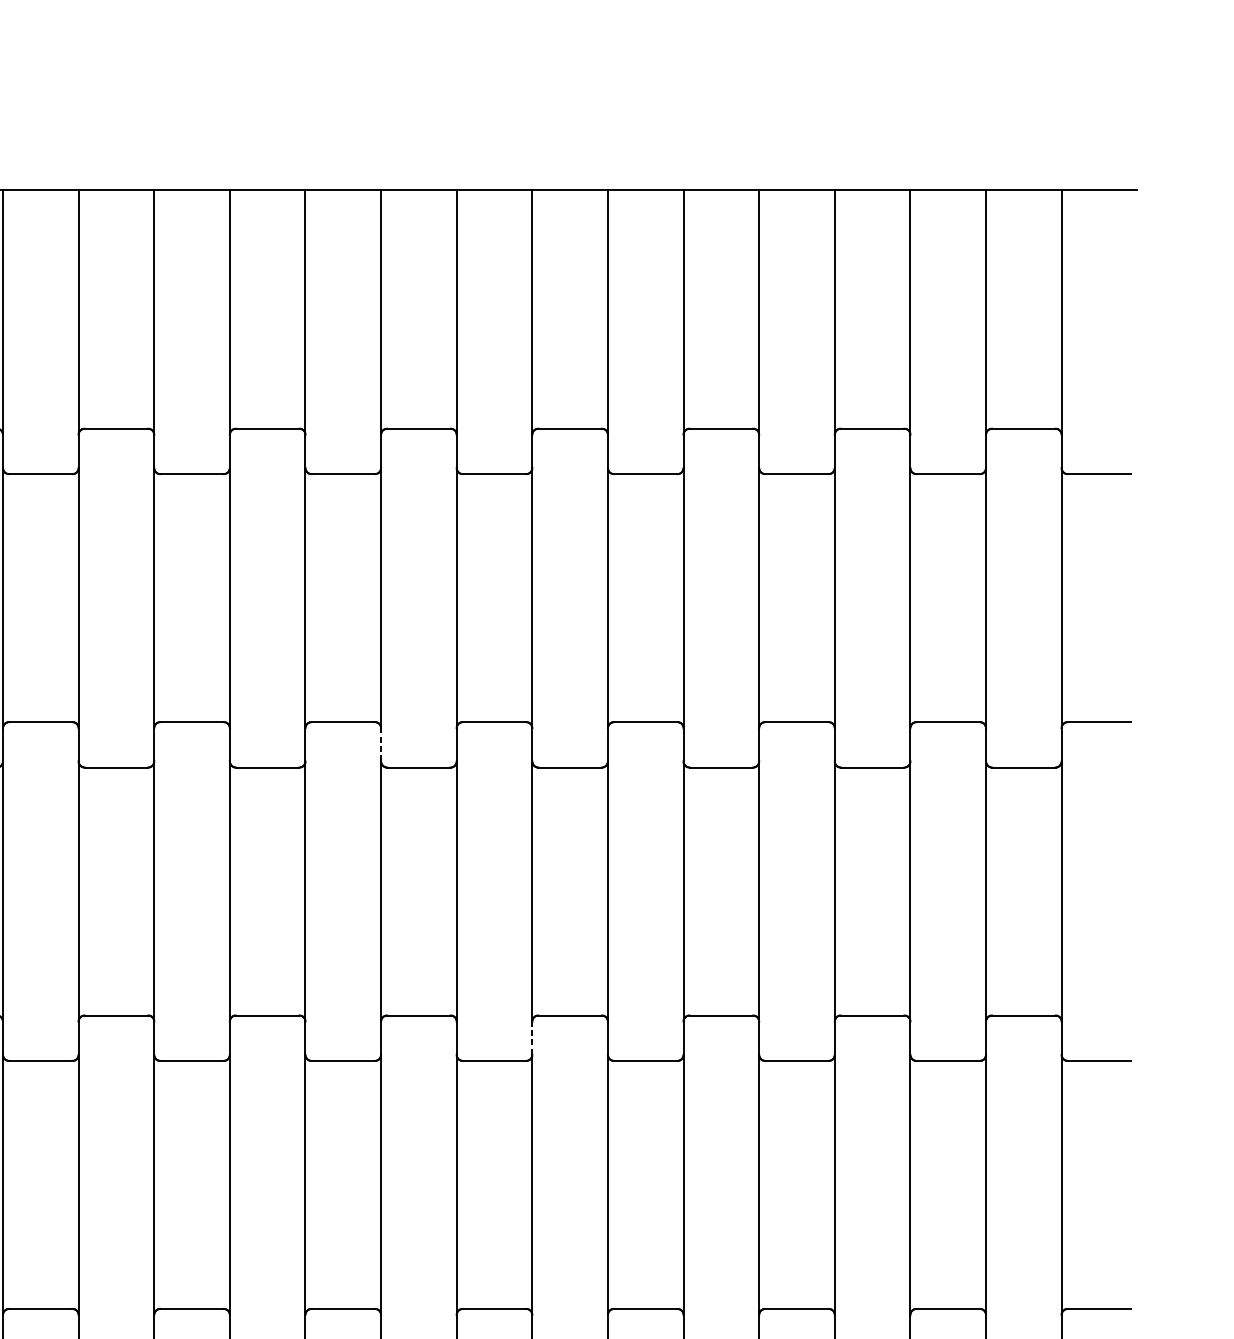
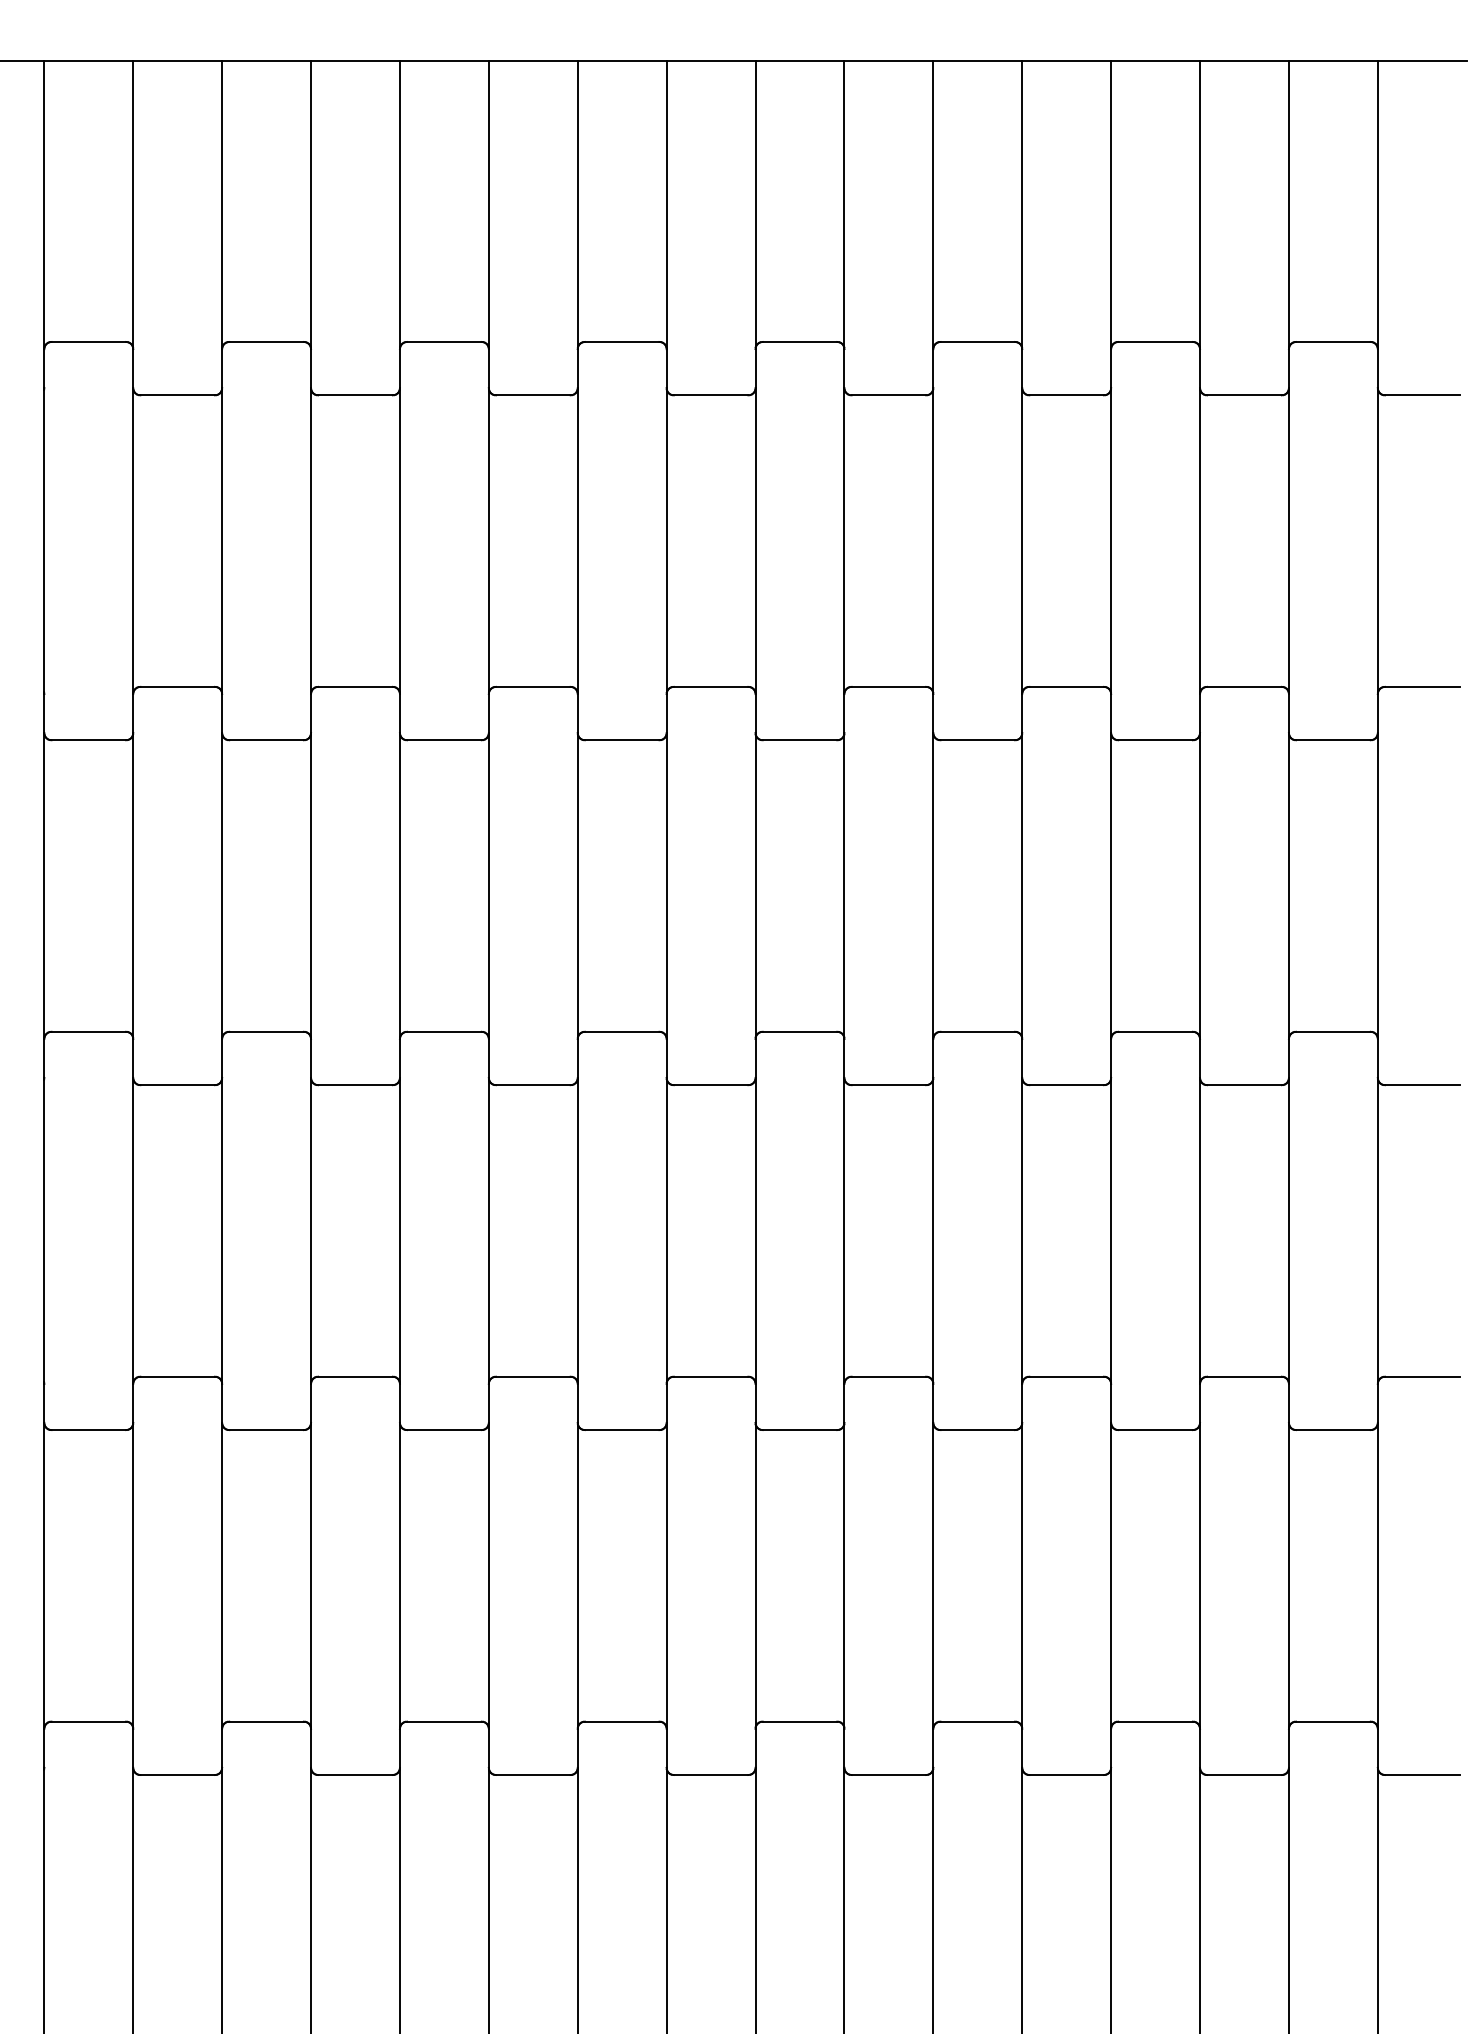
line: (380, 744) -> (577, 713), dashed -> solid
line: (532, 1038) -> (755, 1058), dashed -> solid

